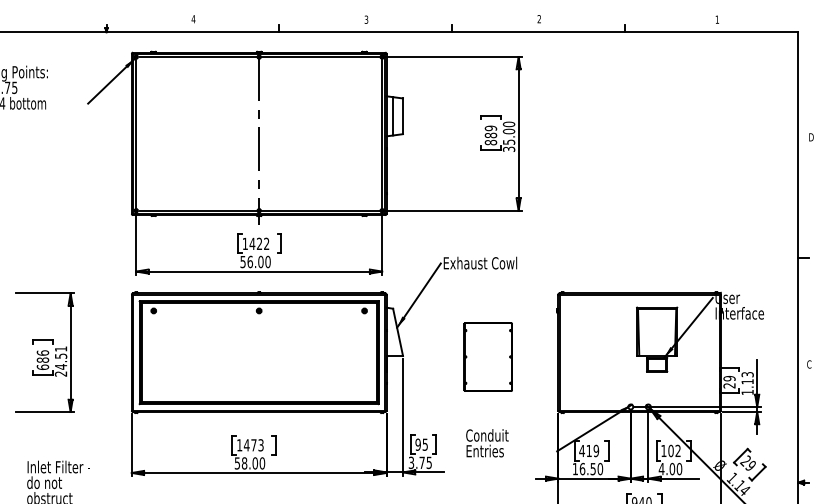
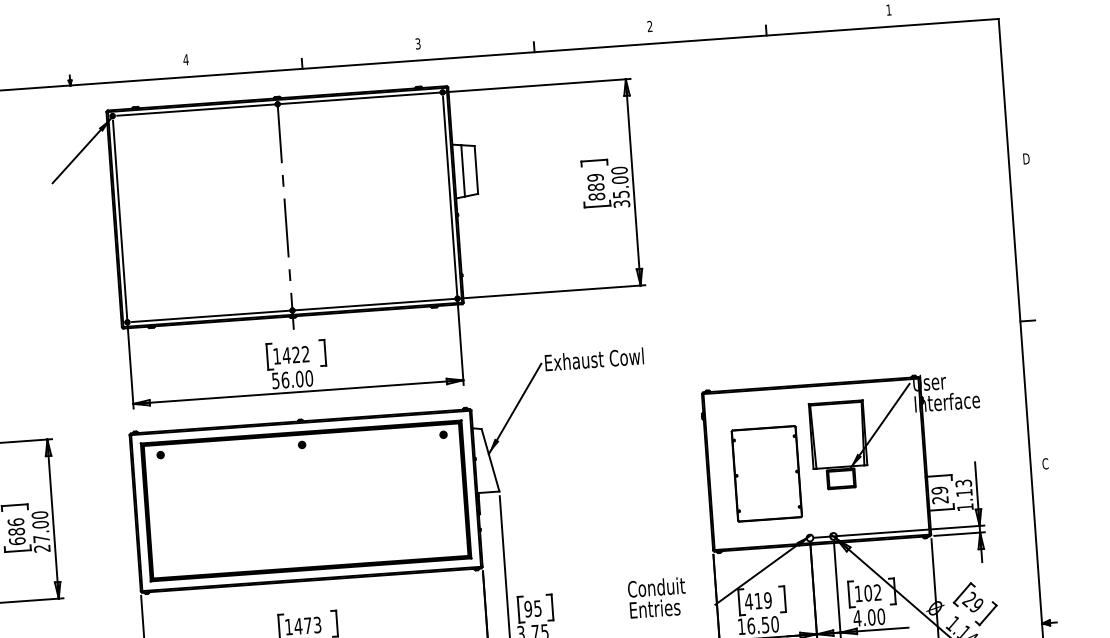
part: (487, 356) -> (765, 473), moved
text: (60, 357) -> (39, 526), 24.51 -> 27.00
text: (487, 443) -> (657, 598), moved

